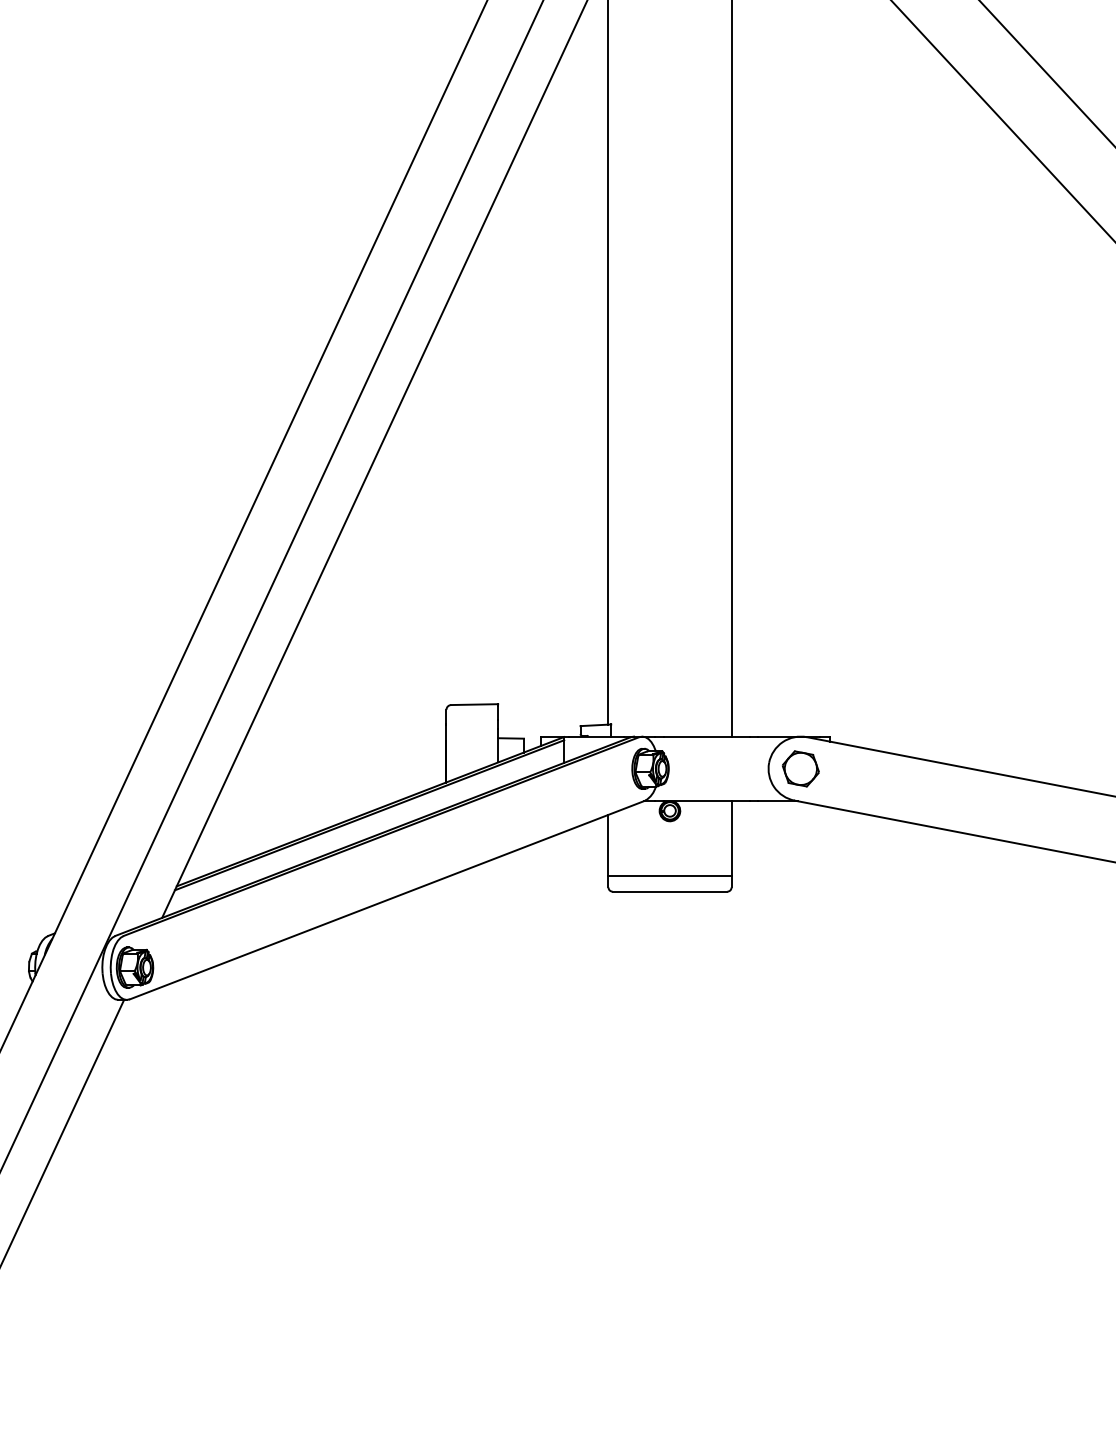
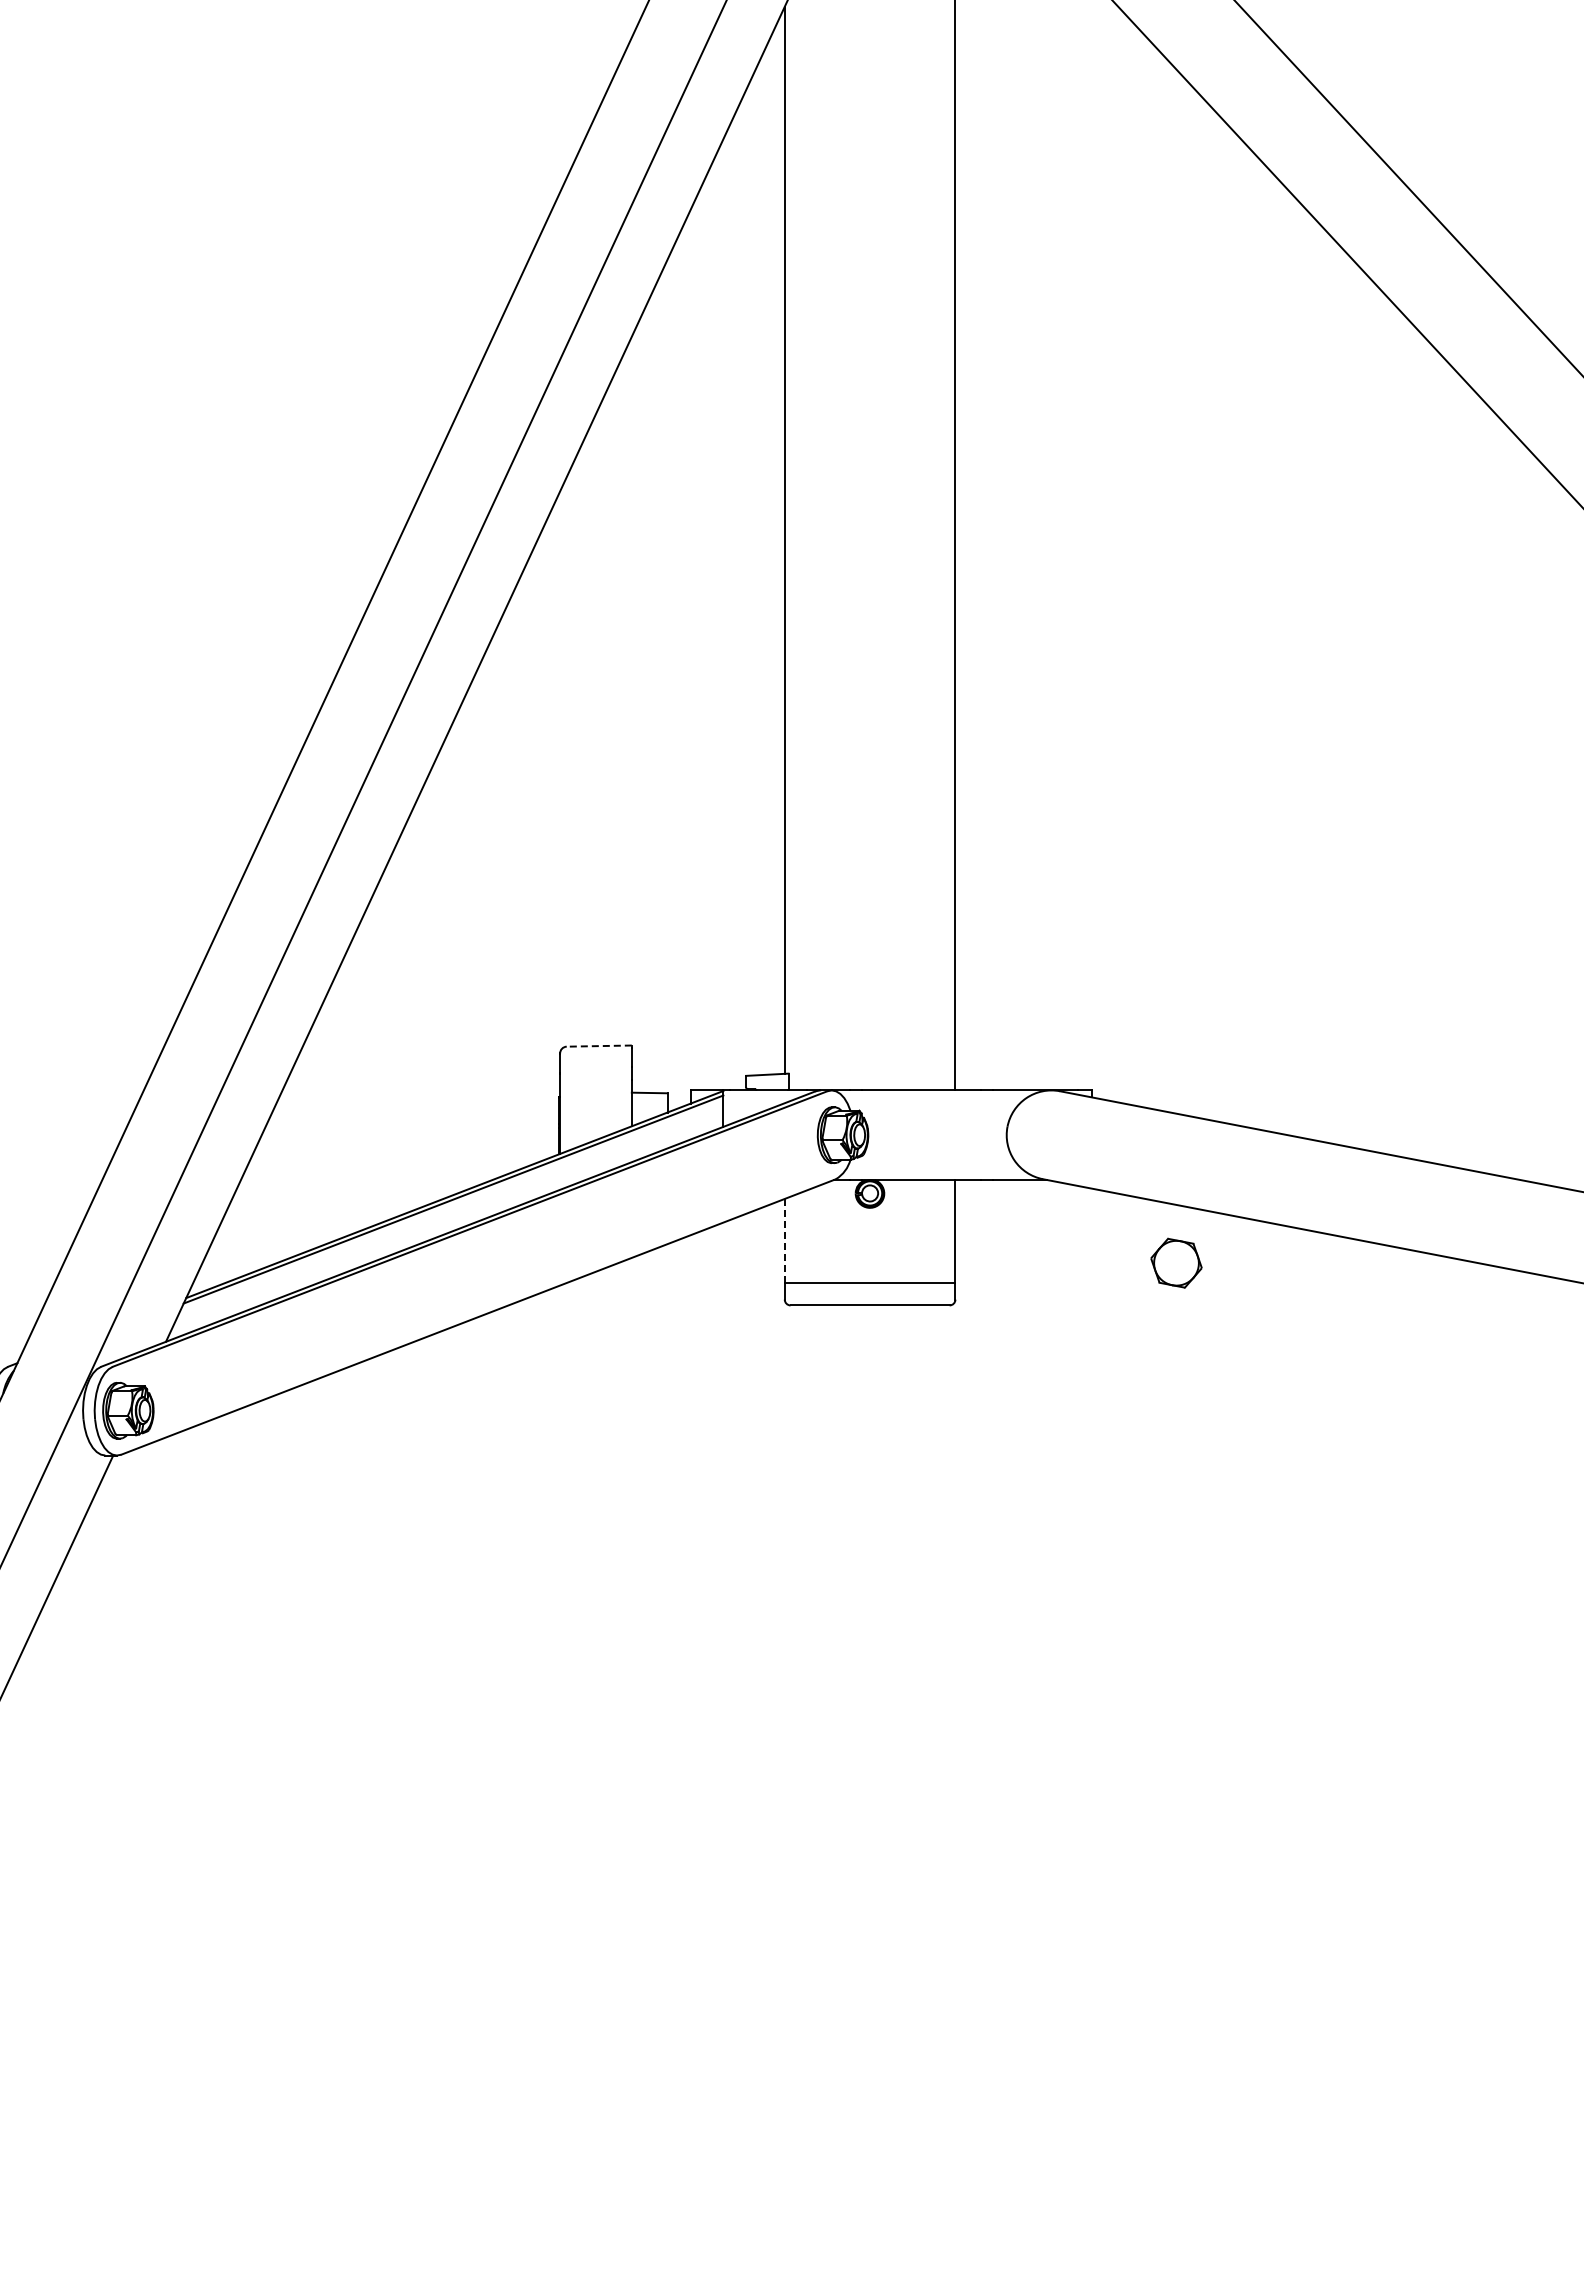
line: (474, 704) -> (599, 1046), solid -> dashed
part: (800, 768) -> (1176, 1262), moved
line: (608, 845) -> (784, 1241), solid -> dashed

